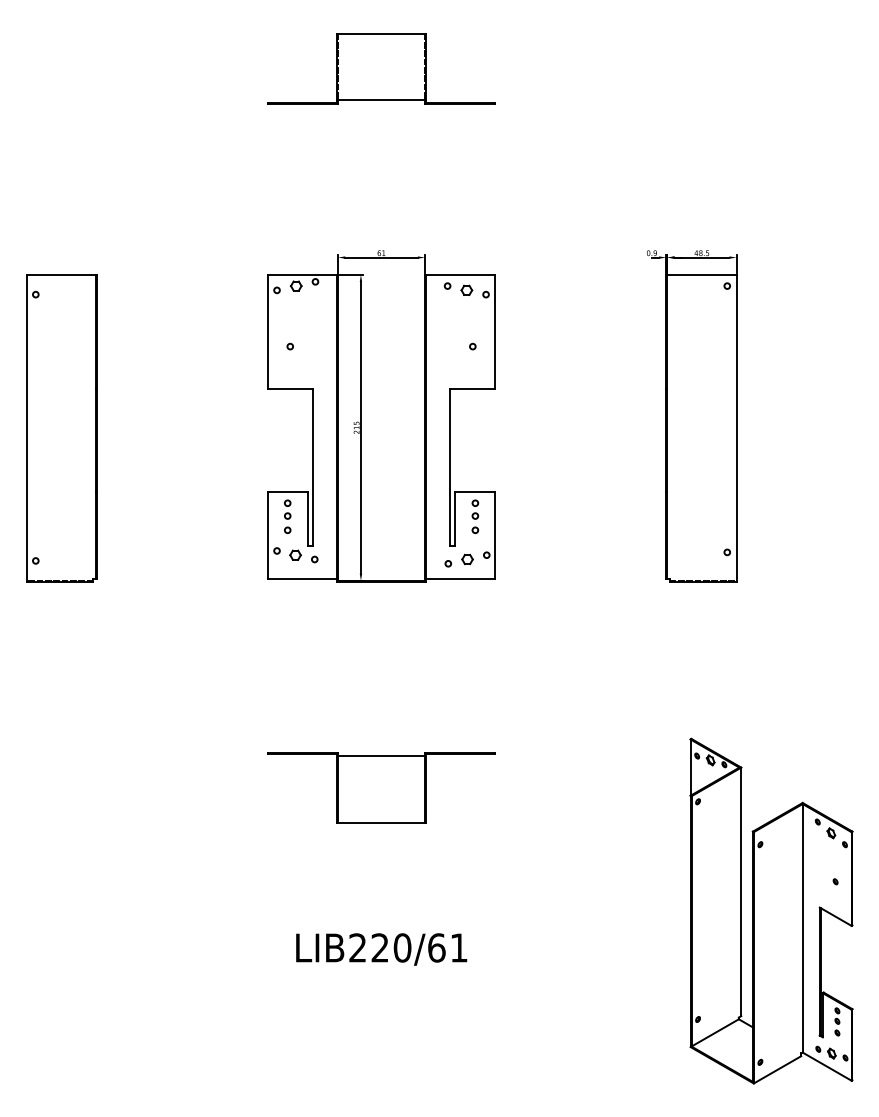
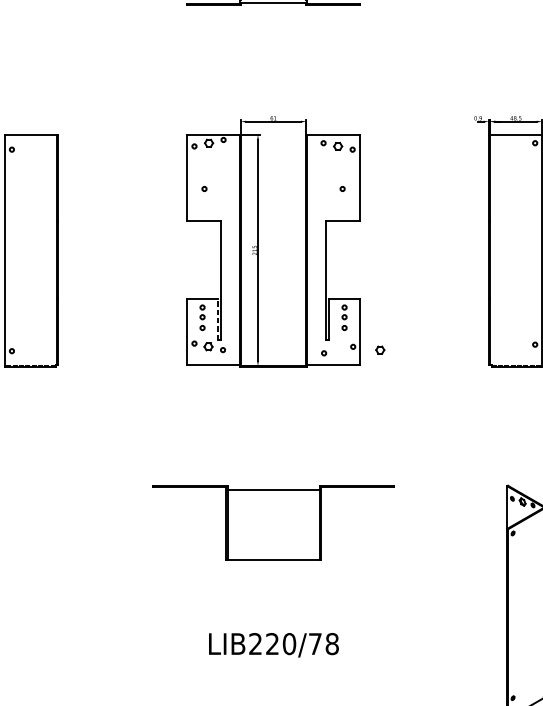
line: (308, 518) -> (218, 319), solid -> dashed
part: (467, 559) -> (380, 350), moved
part: (381, 787) -> (273, 522), size x1.4
text: (447, 947) -> (323, 643), LIB220/61 -> LIB220/78

